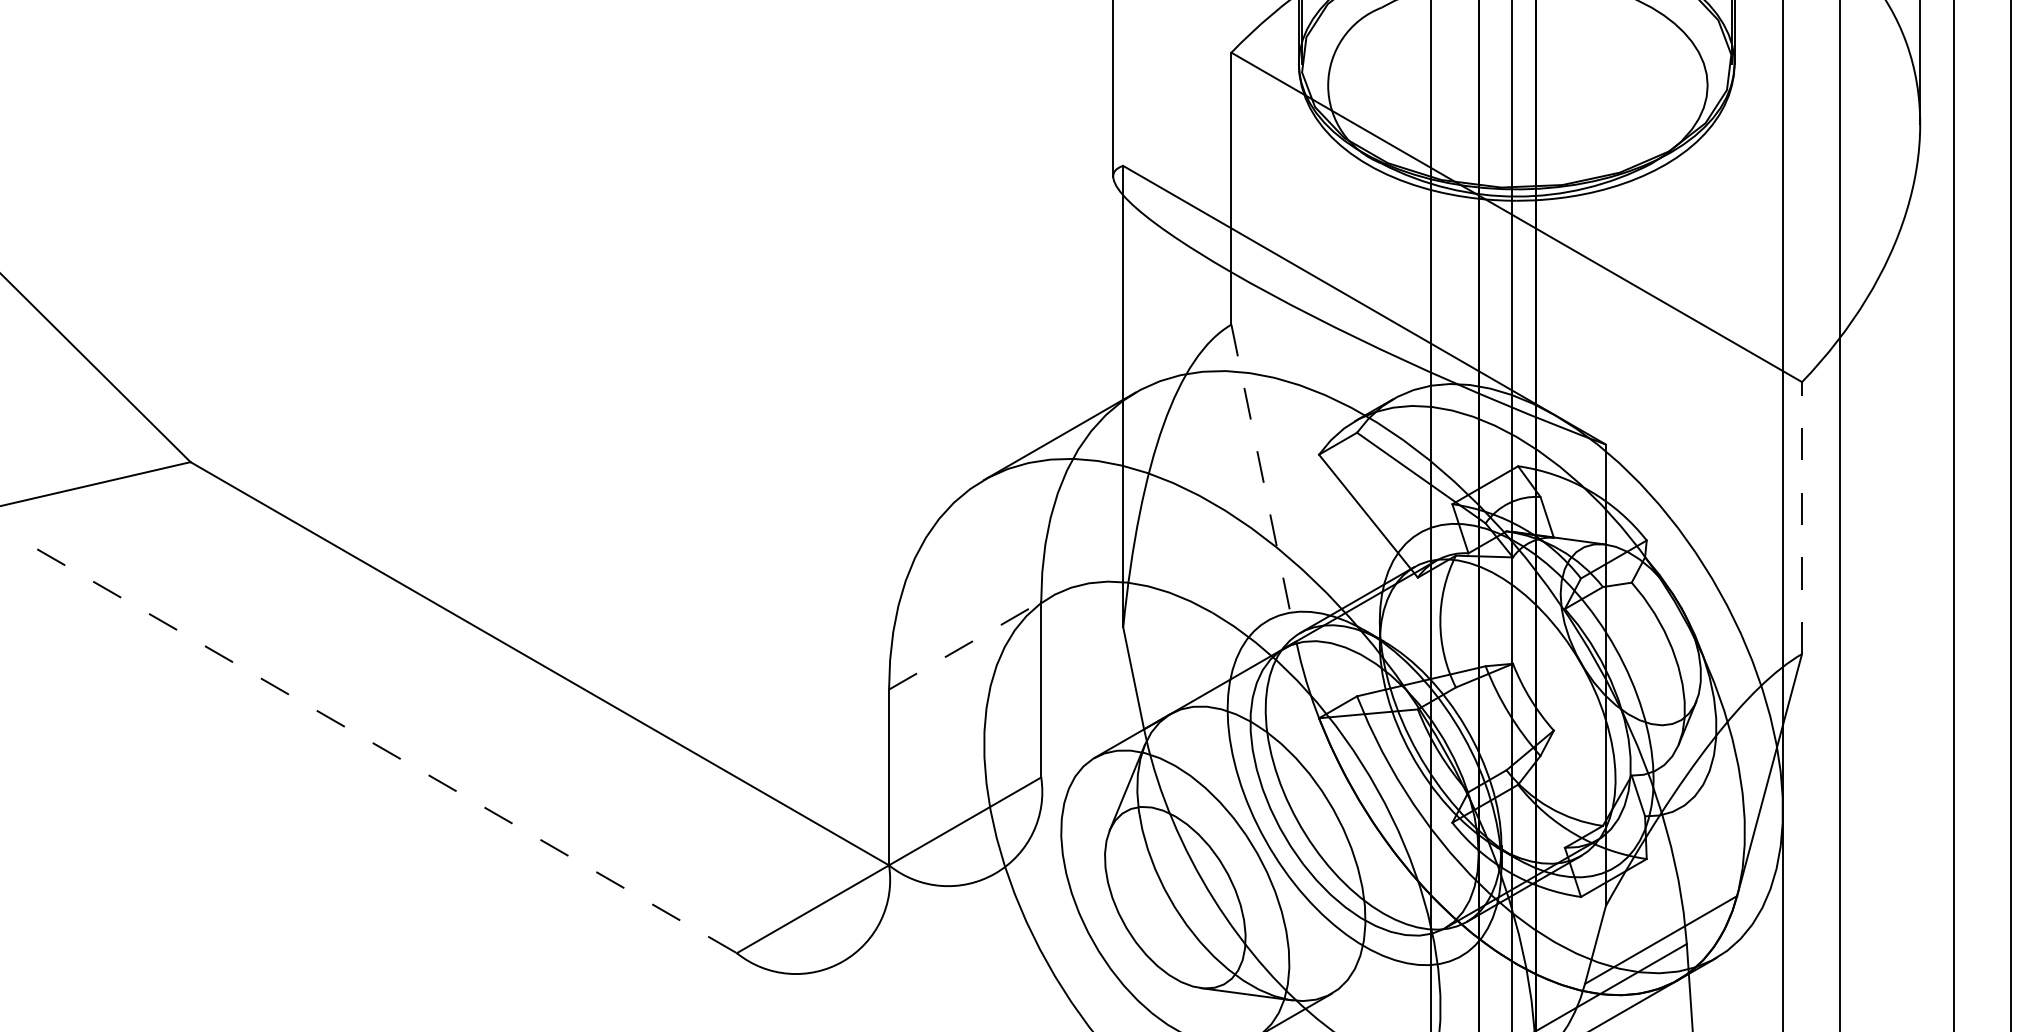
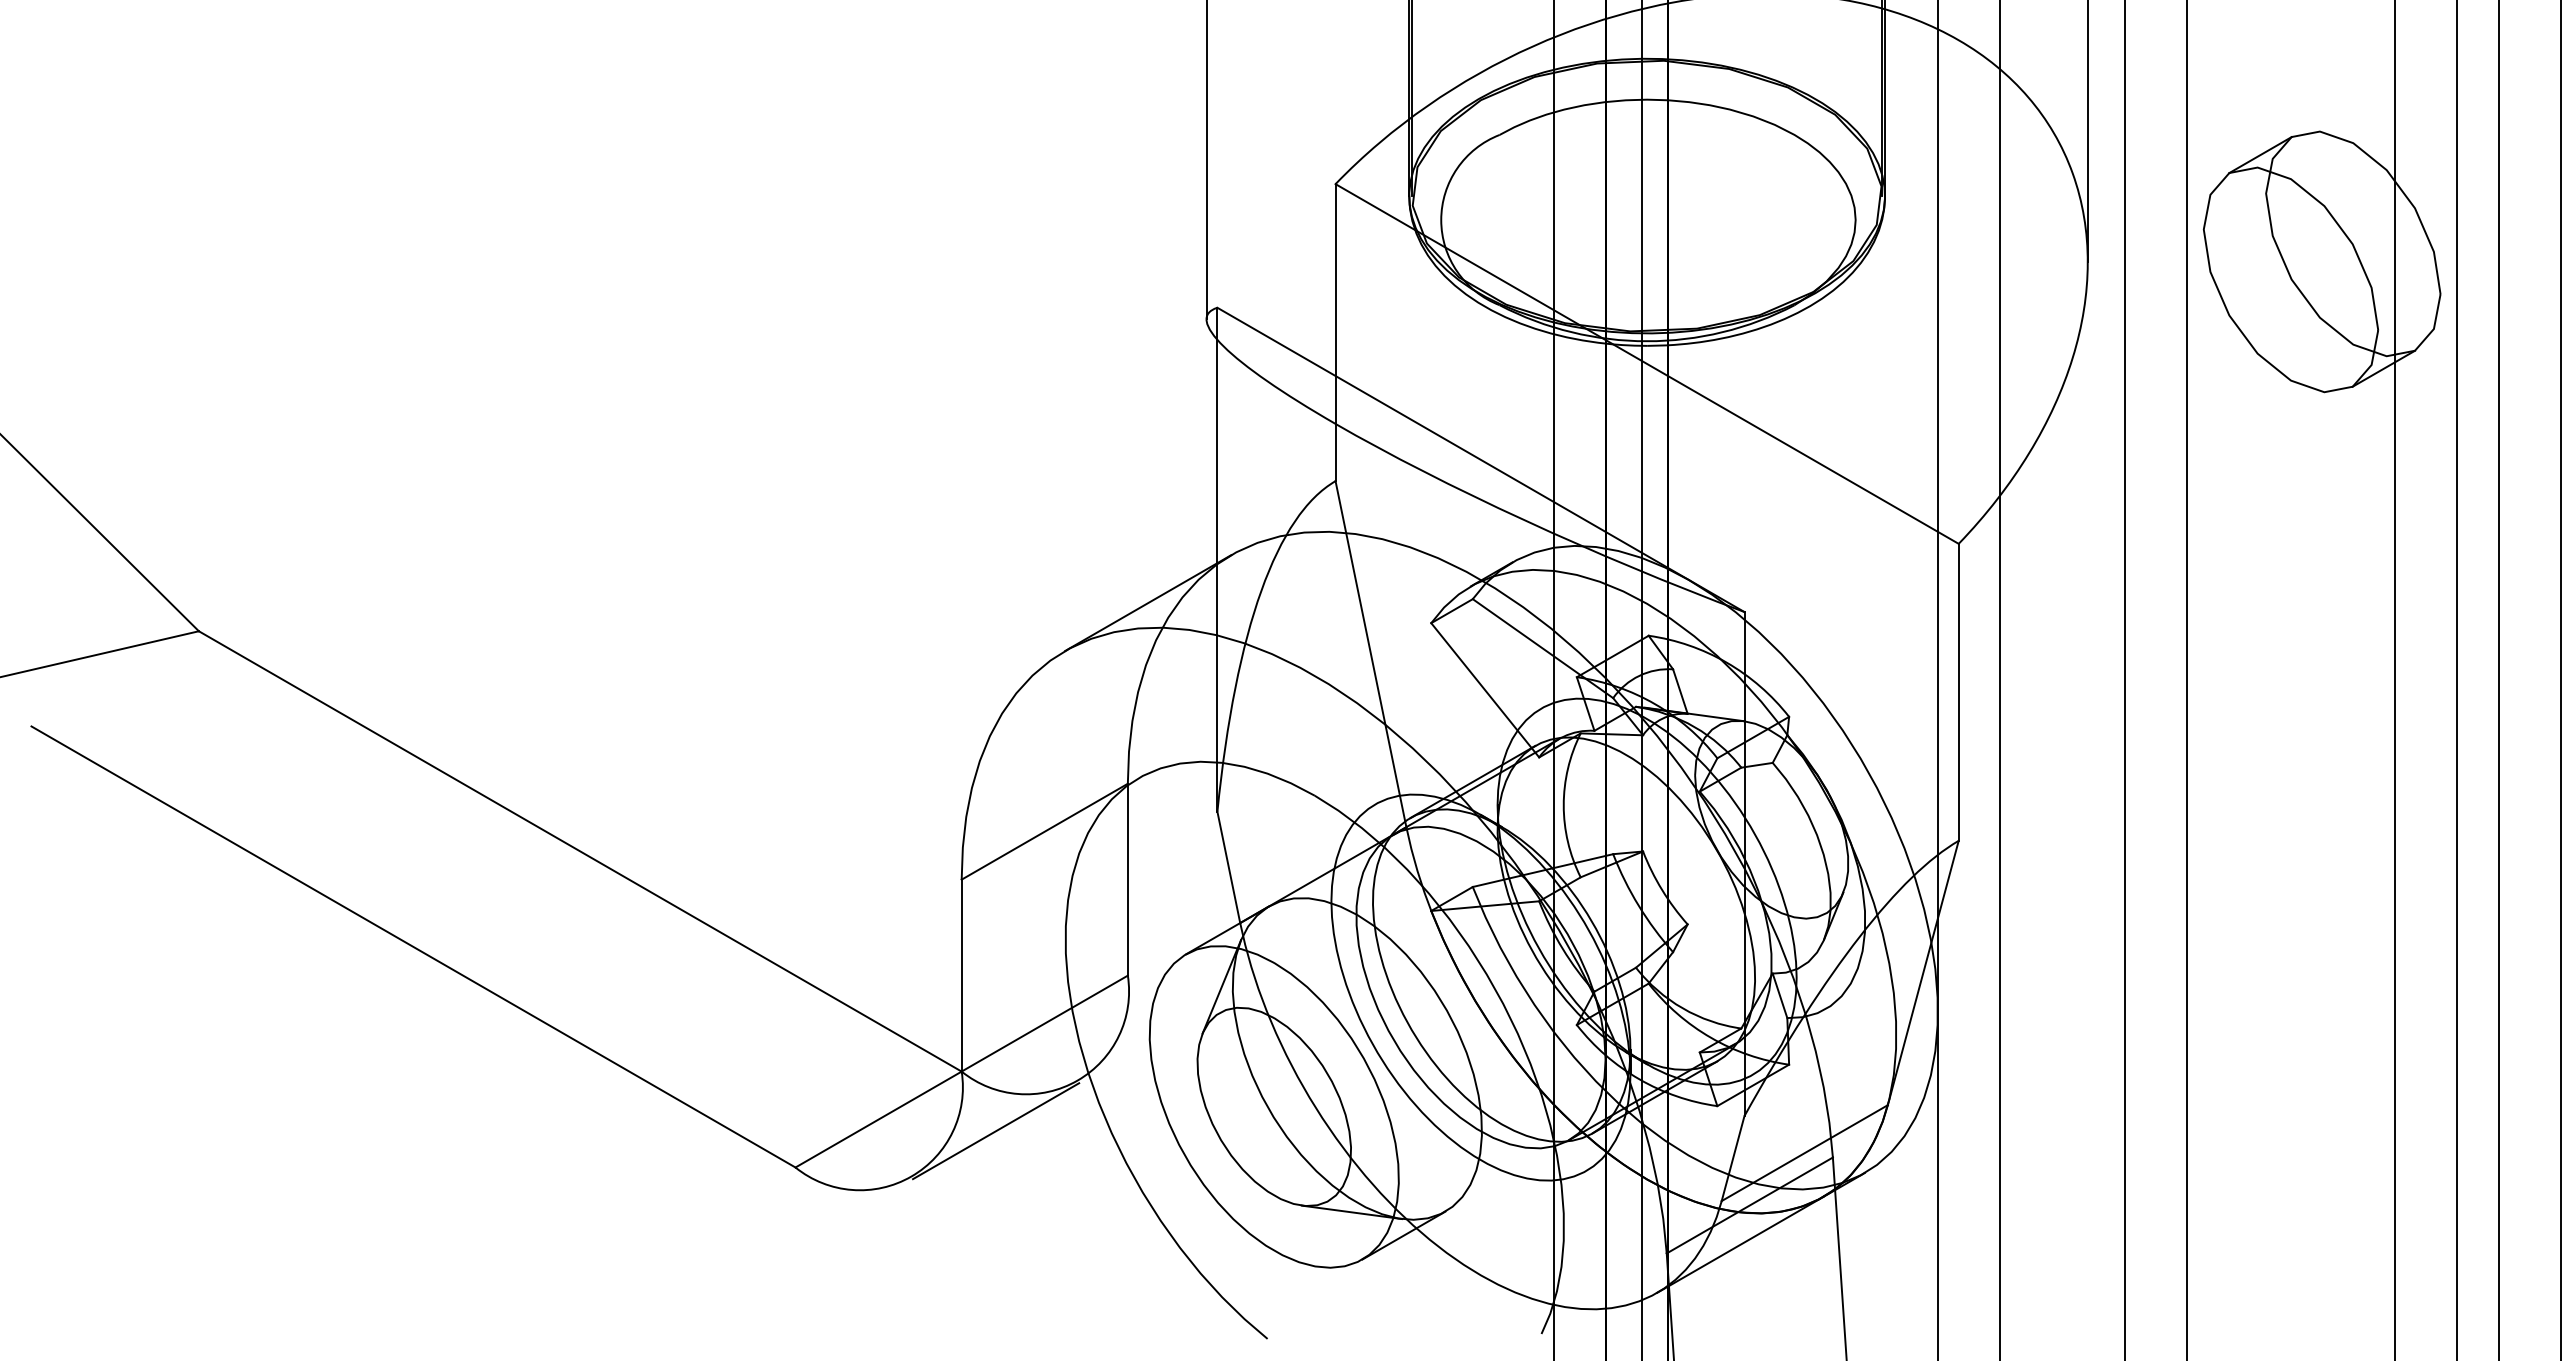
line: (1263, 483) -> (1370, 654), dashed -> solid
line: (1801, 518) -> (1958, 692), dashed -> solid
line: (964, 645) -> (1044, 831), dashed -> solid
line: (387, 751) -> (413, 947), dashed -> solid
line: (920, 920) -> (996, 1131), added

